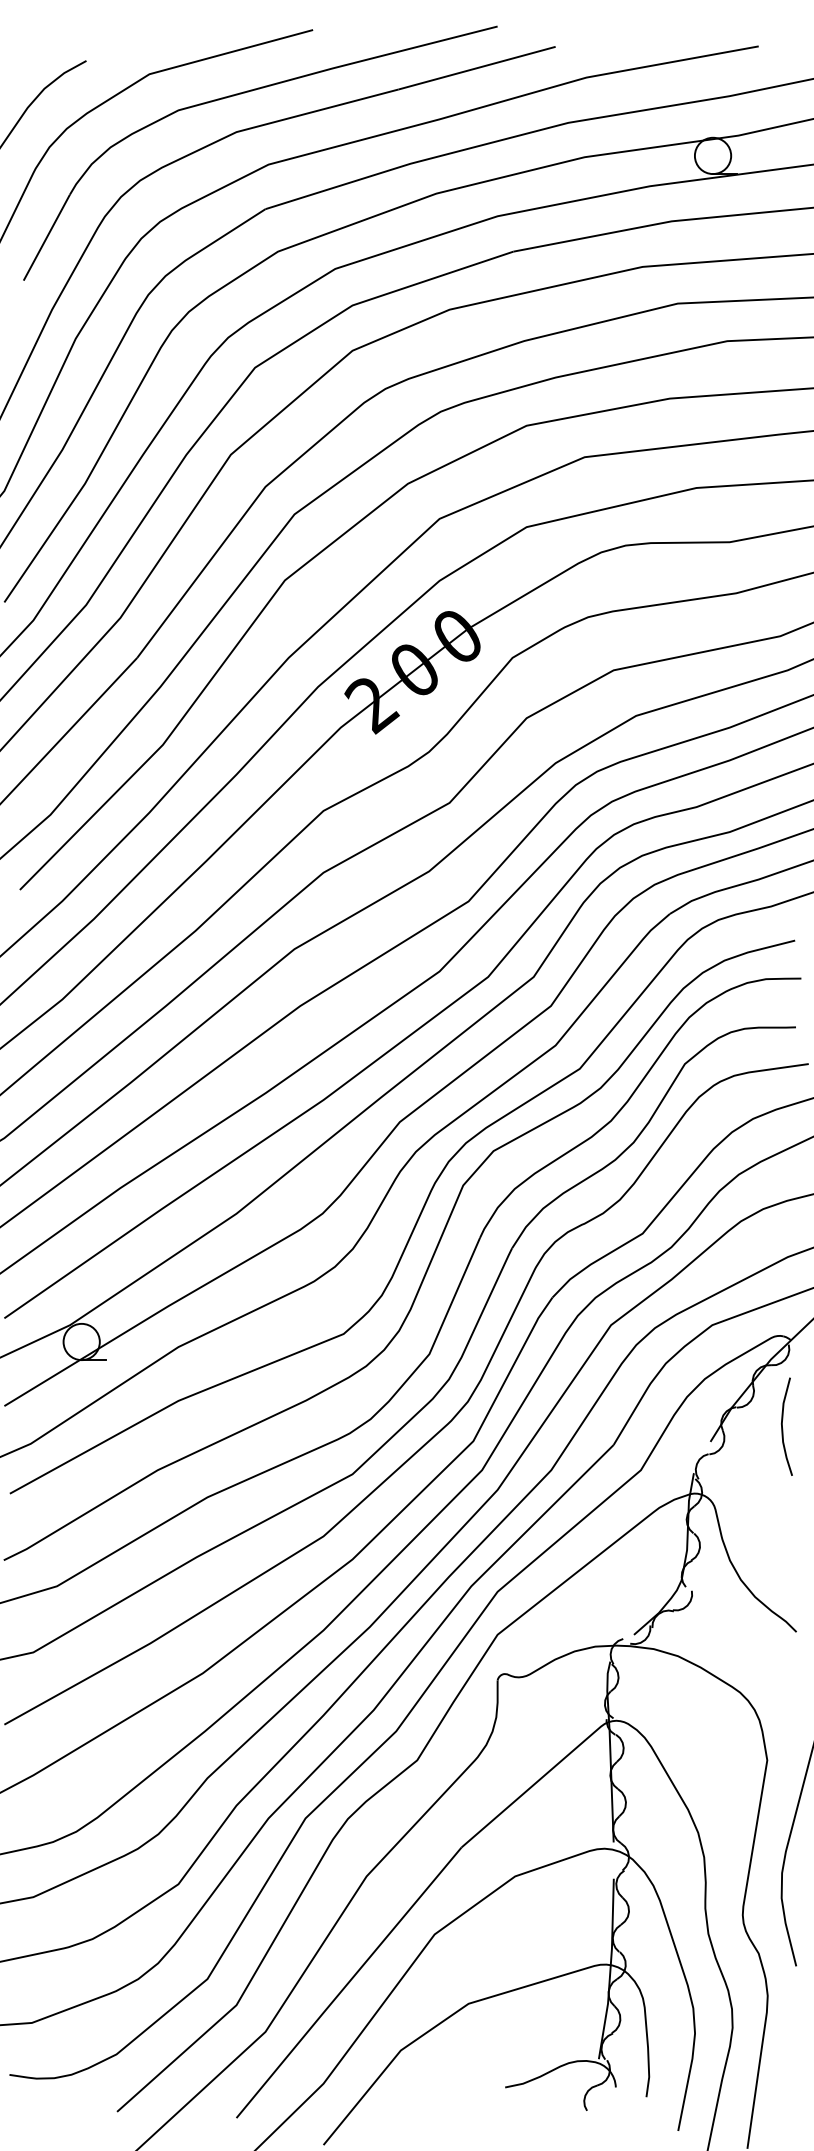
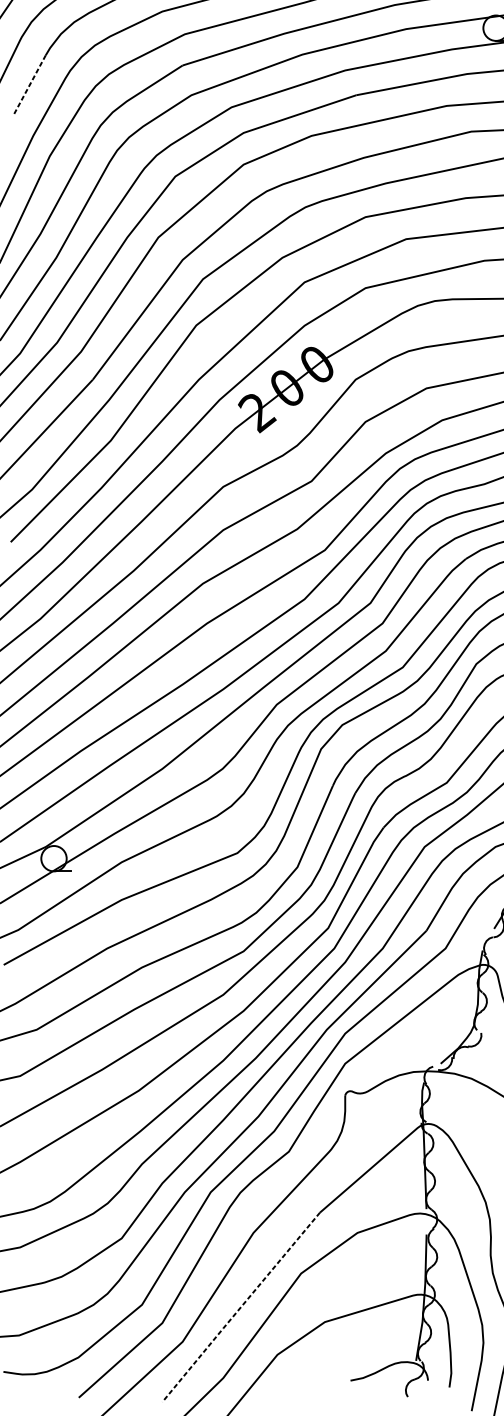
line: (46, 237) -> (29, 85), solid -> dashed
line: (348, 1982) -> (240, 1307), solid -> dashed

